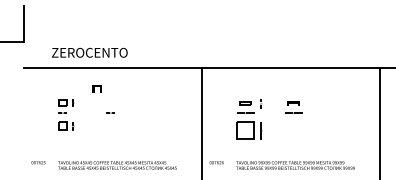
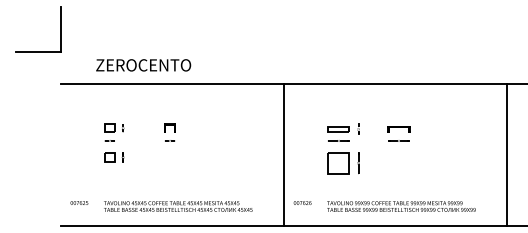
part: (96, 88) -> (169, 127), moved
part: (245, 104) -> (338, 129), size x1.43
part: (293, 104) -> (398, 129), size x1.43

